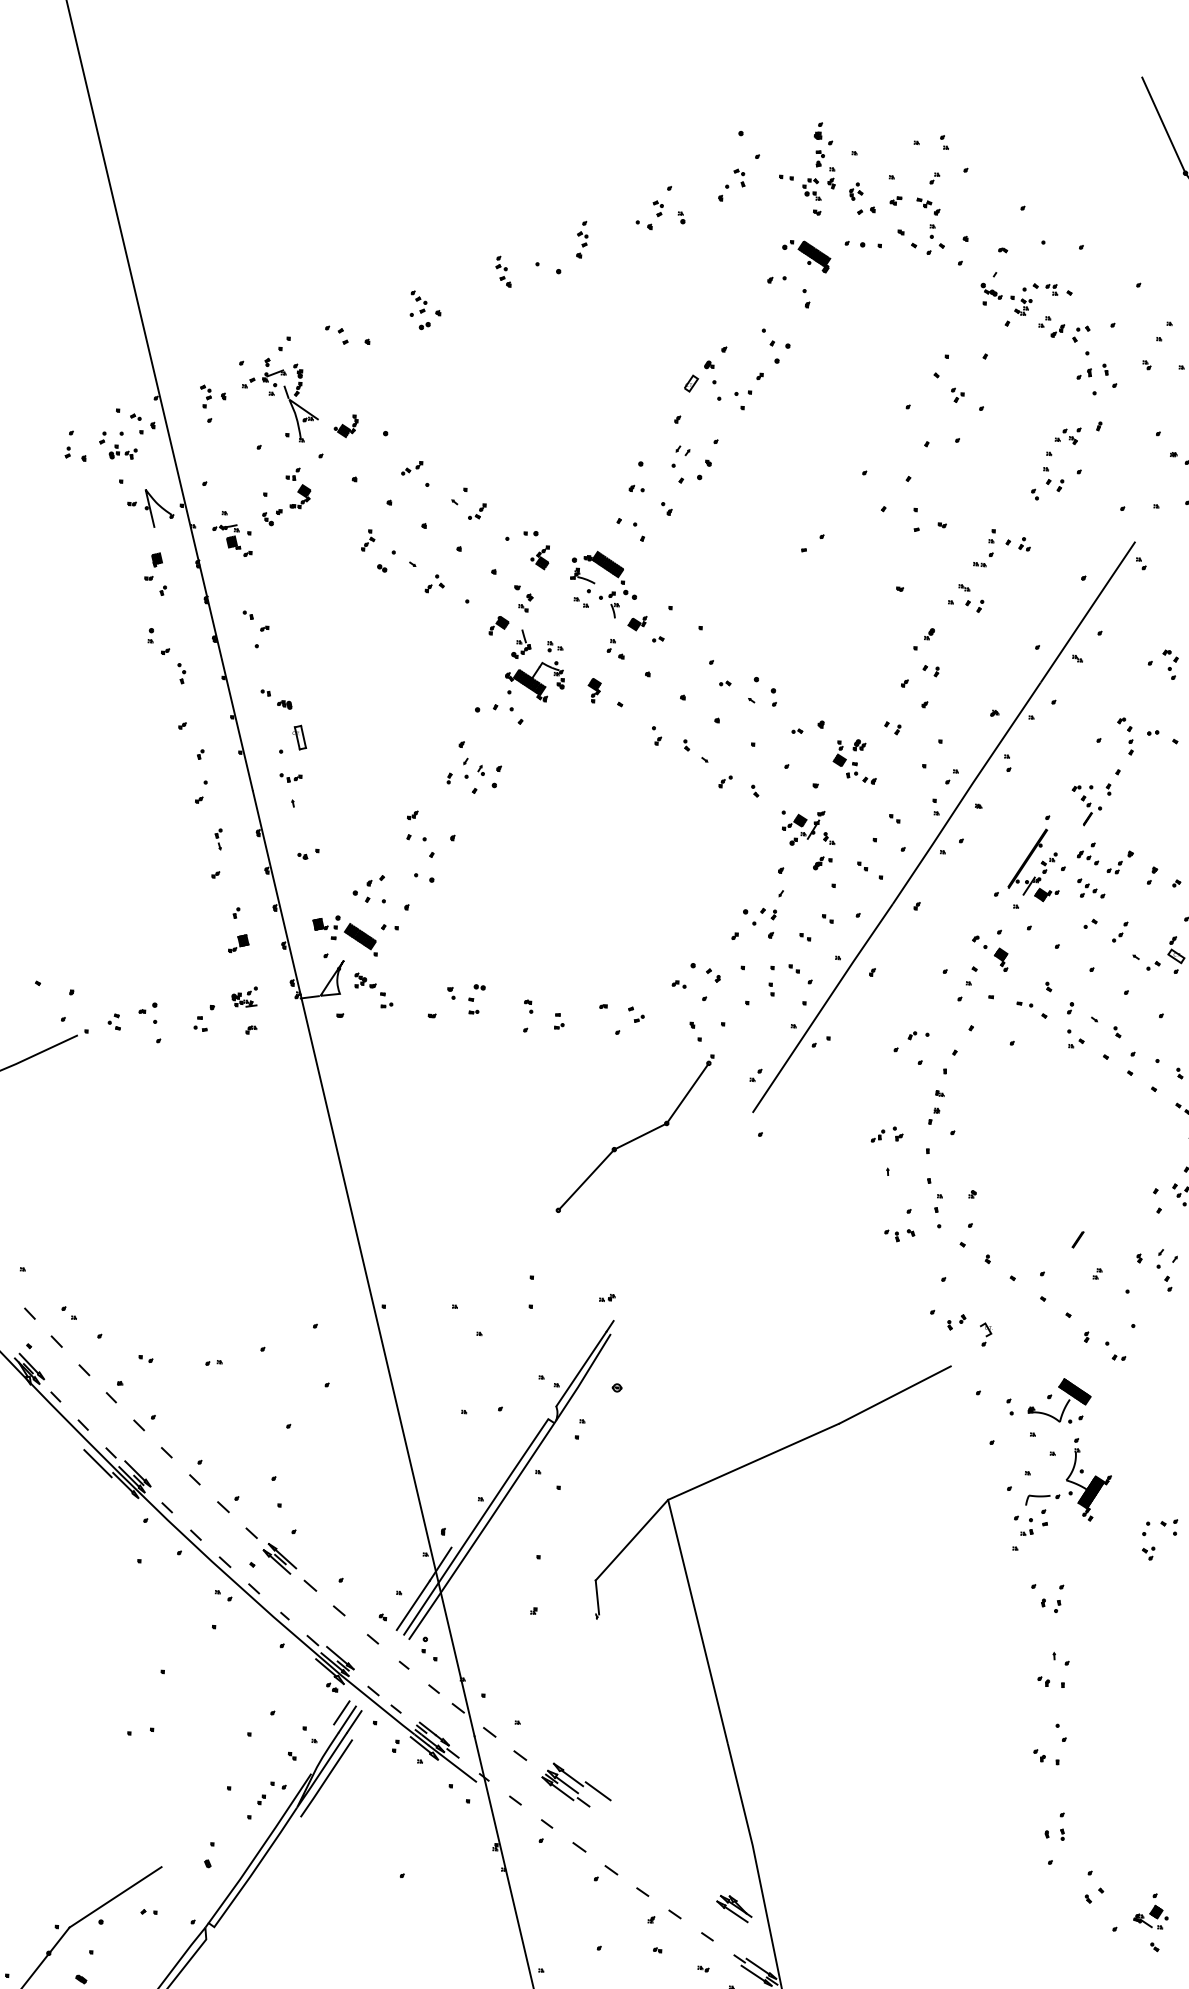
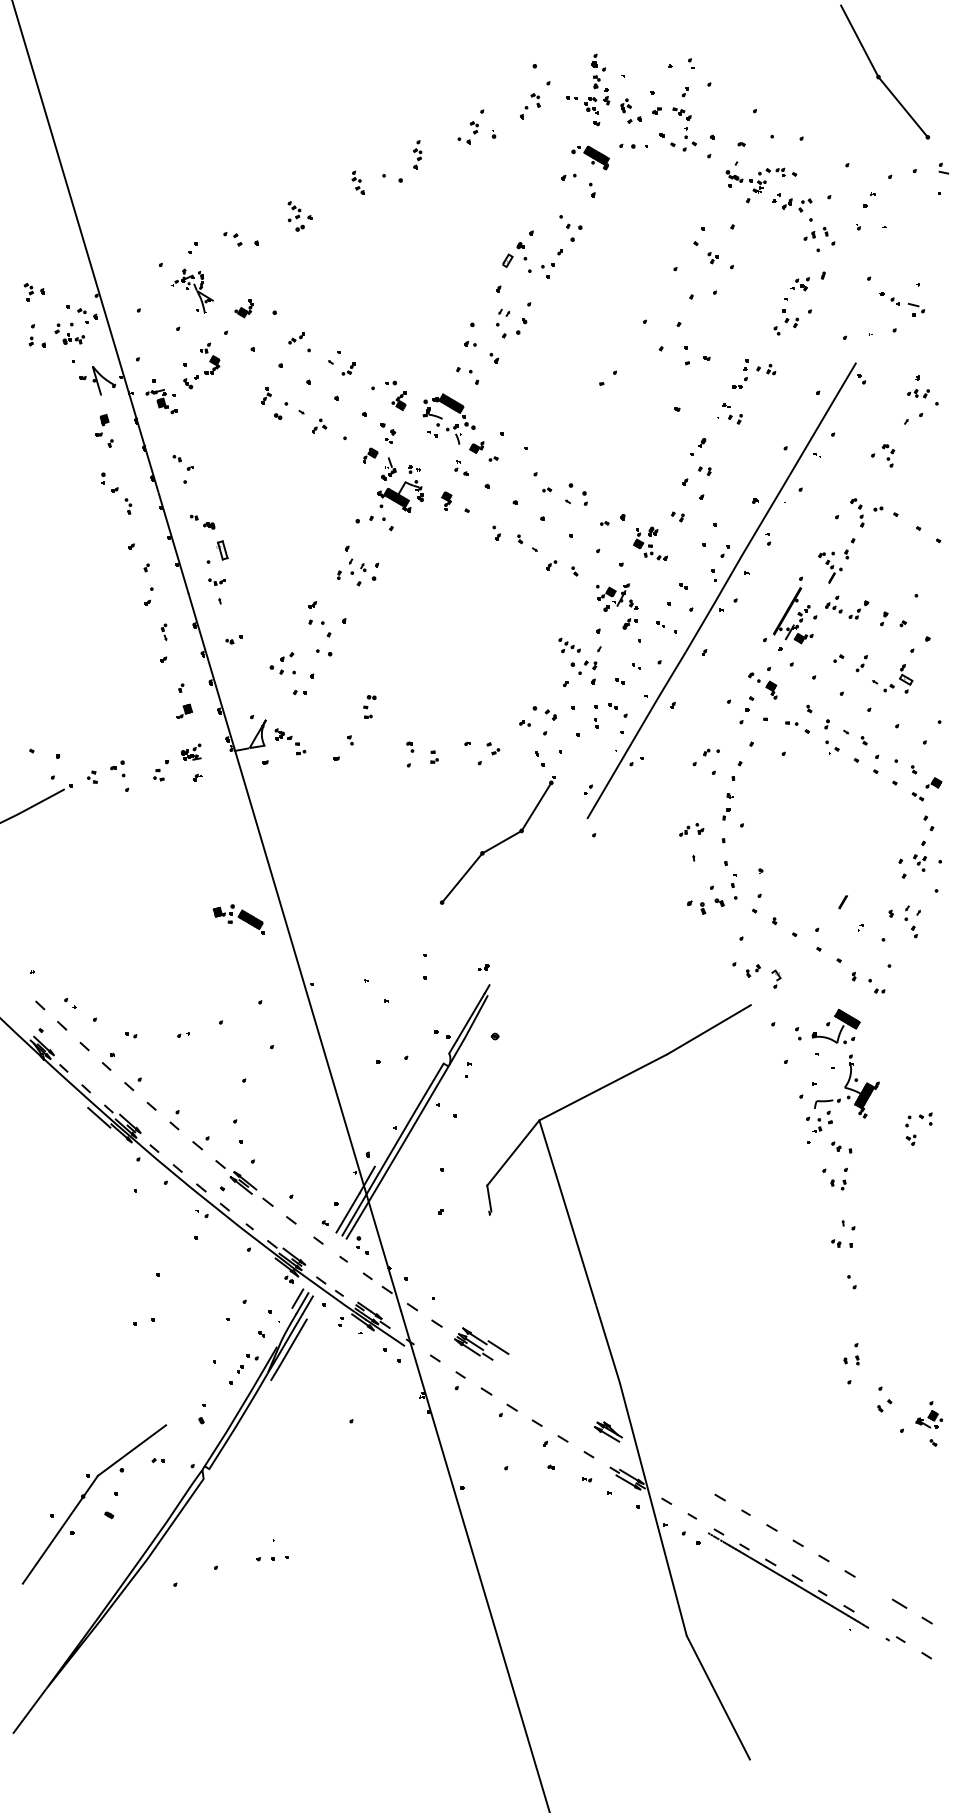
part: (211, 397) -> (33, 292), moved
part: (280, 399) -> (192, 291), size x0.7
part: (1090, 888) -> (569, 645), moved
part: (344, 935) -> (238, 919), moved
part: (476, 998) -> (369, 706), moved
part: (899, 1235) -> (705, 906), size x1.6
part: (1046, 1757) -> (841, 1147), moved

